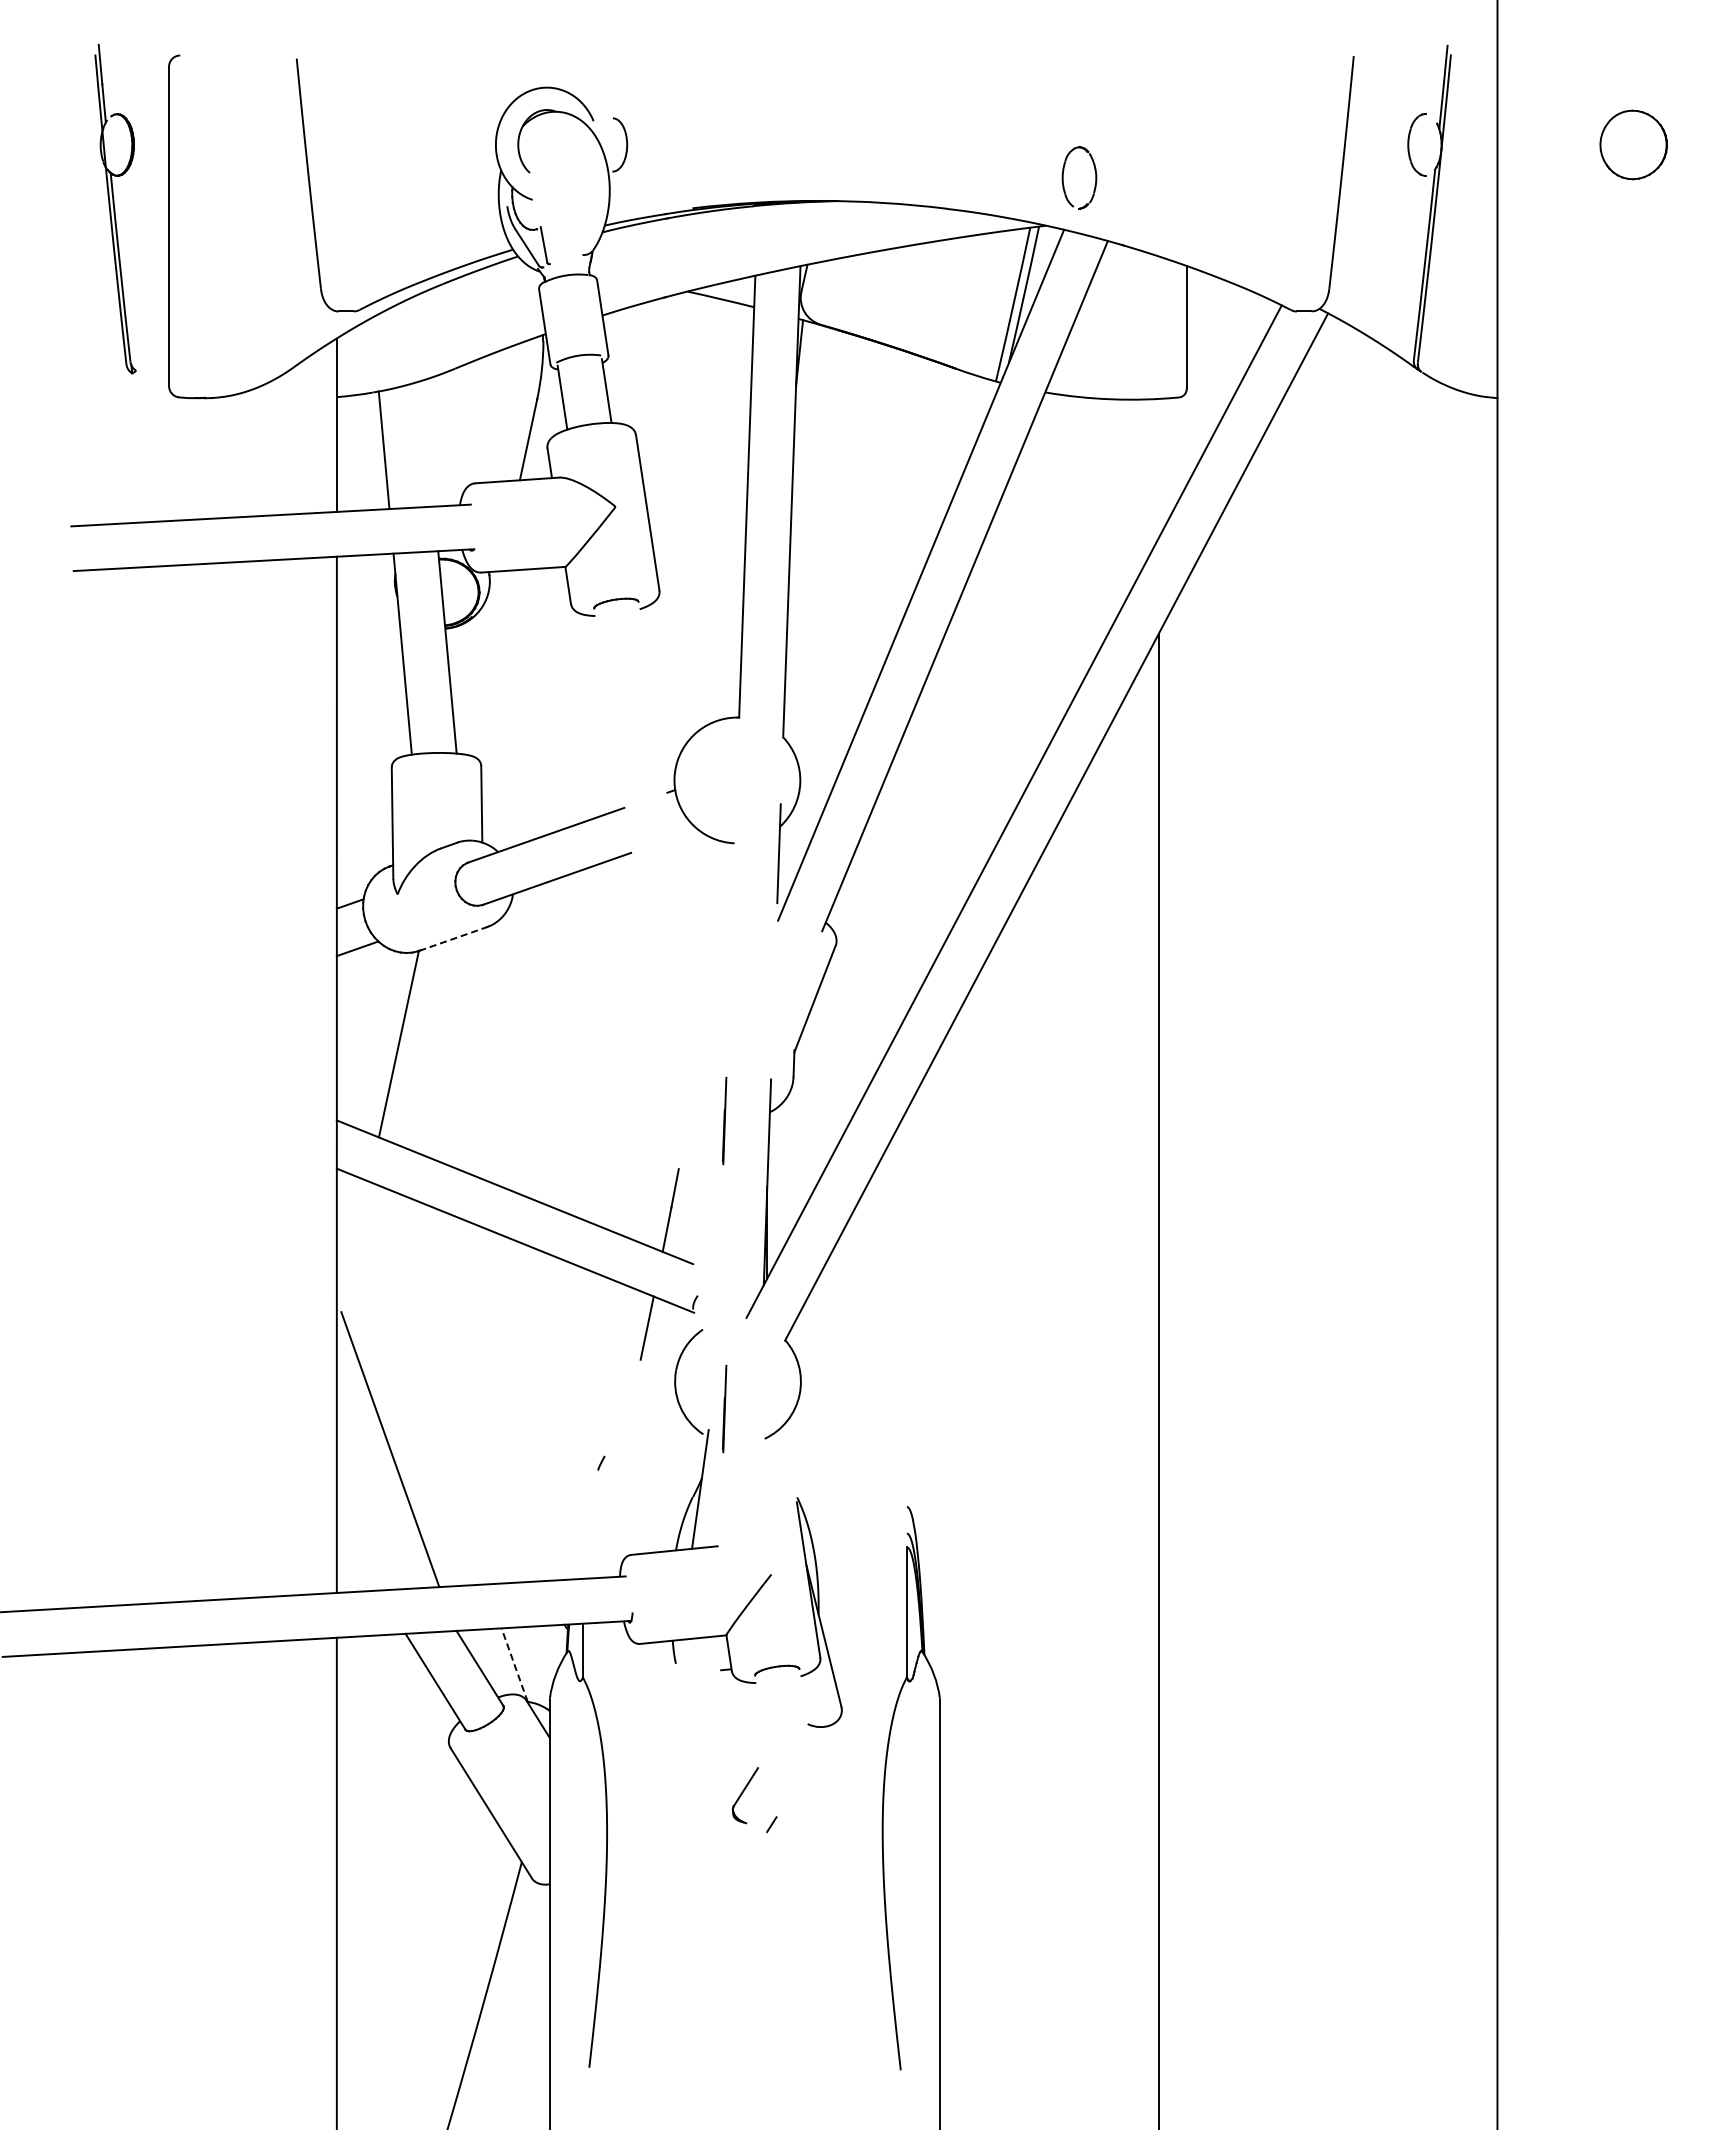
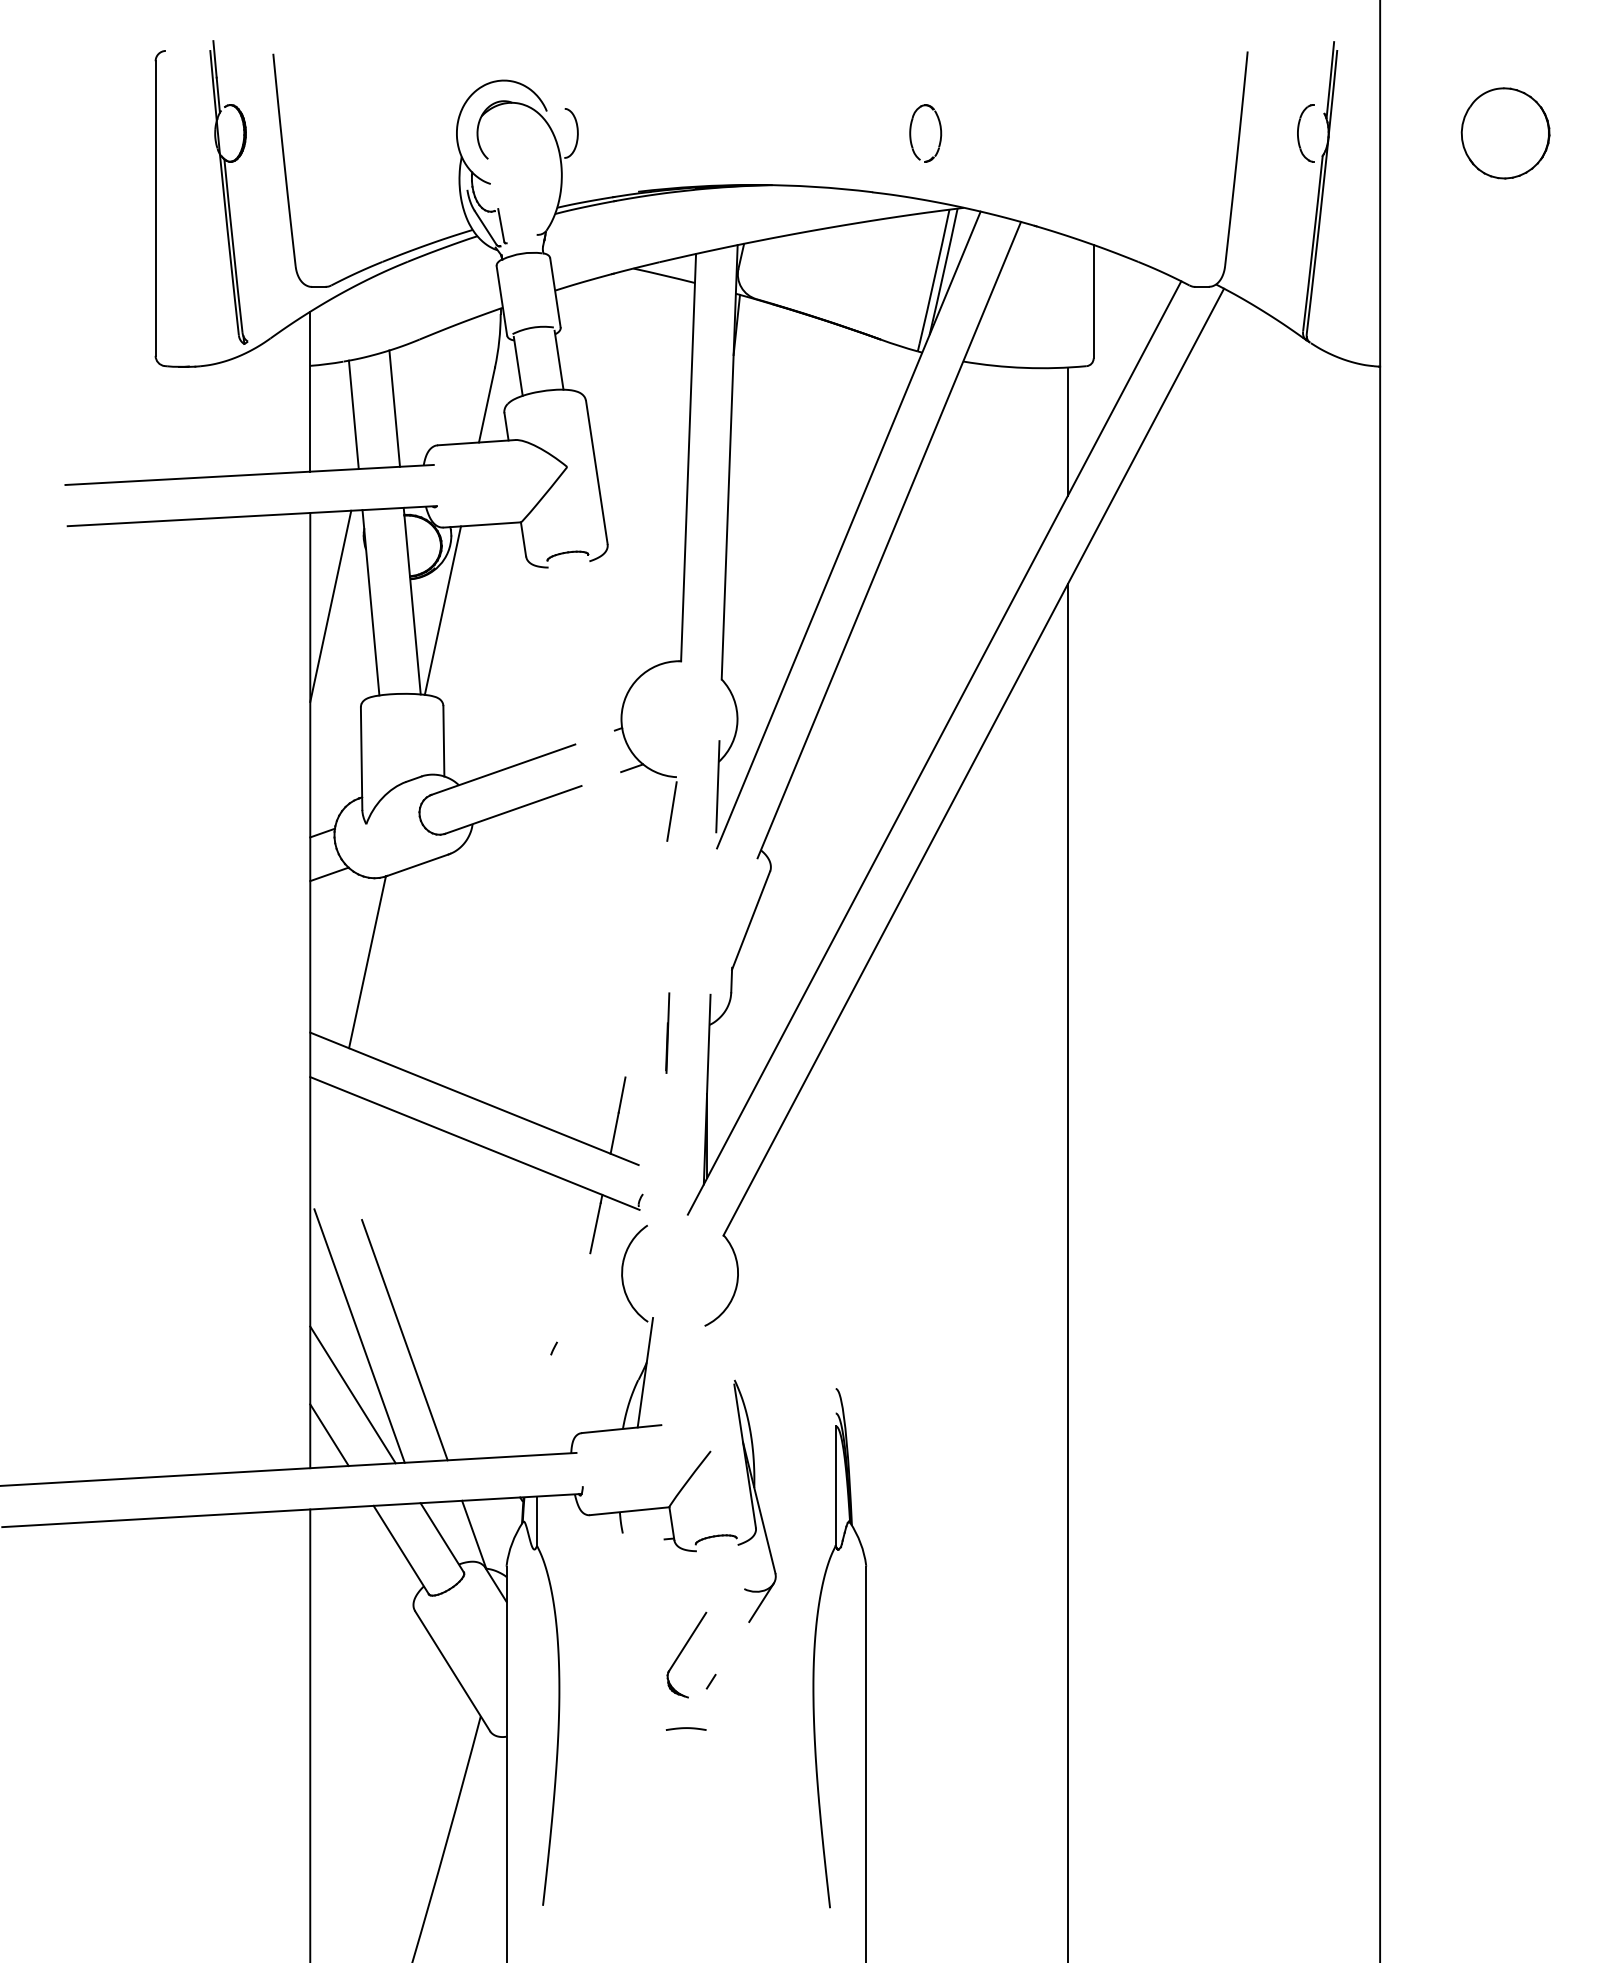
part: (1633, 144) -> (1505, 132), size x1.43
part: (1063, 177) -> (910, 132), moved
part: (115, 208) -> (228, 191), moved
line: (428, 443) -> (394, 408), added
line: (1158, 468) -> (1067, 431), added
line: (358, 657) -> (330, 605), added
line: (480, 662) -> (442, 610), added
line: (685, 833) -> (631, 768), added
line: (729, 880) -> (672, 811), added
line: (453, 939) -> (417, 865), dashed -> solid
line: (724, 1409) -> (667, 1299), removed
line: (439, 1453) -> (404, 1339), added
line: (382, 1513) -> (352, 1394), added
line: (357, 1556) -> (329, 1434), added
line: (514, 1664) -> (474, 1534), dashed -> solid
line: (826, 1738) -> (761, 1602), added
part: (745, 1795) -> (686, 1654), size x1.67
line: (744, 1875) -> (686, 1728), added

